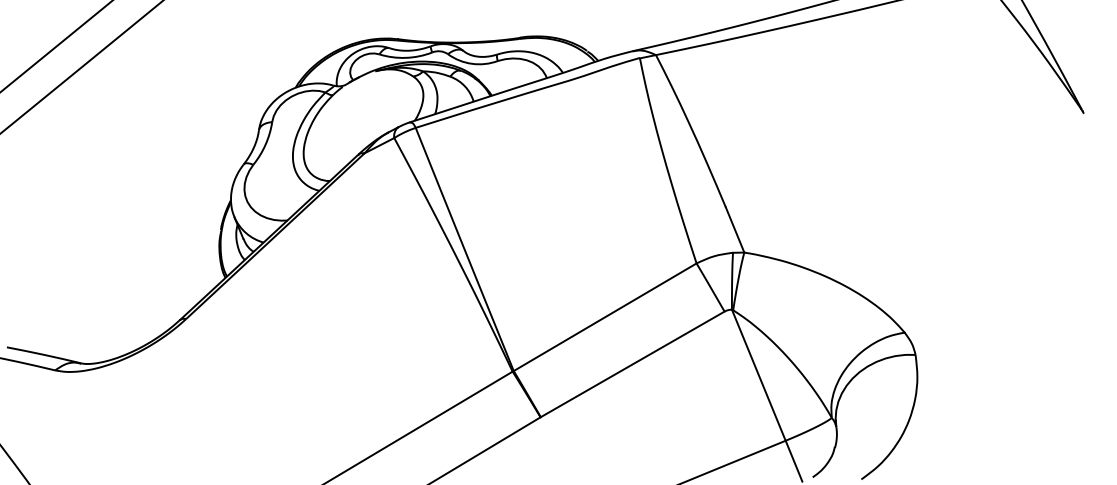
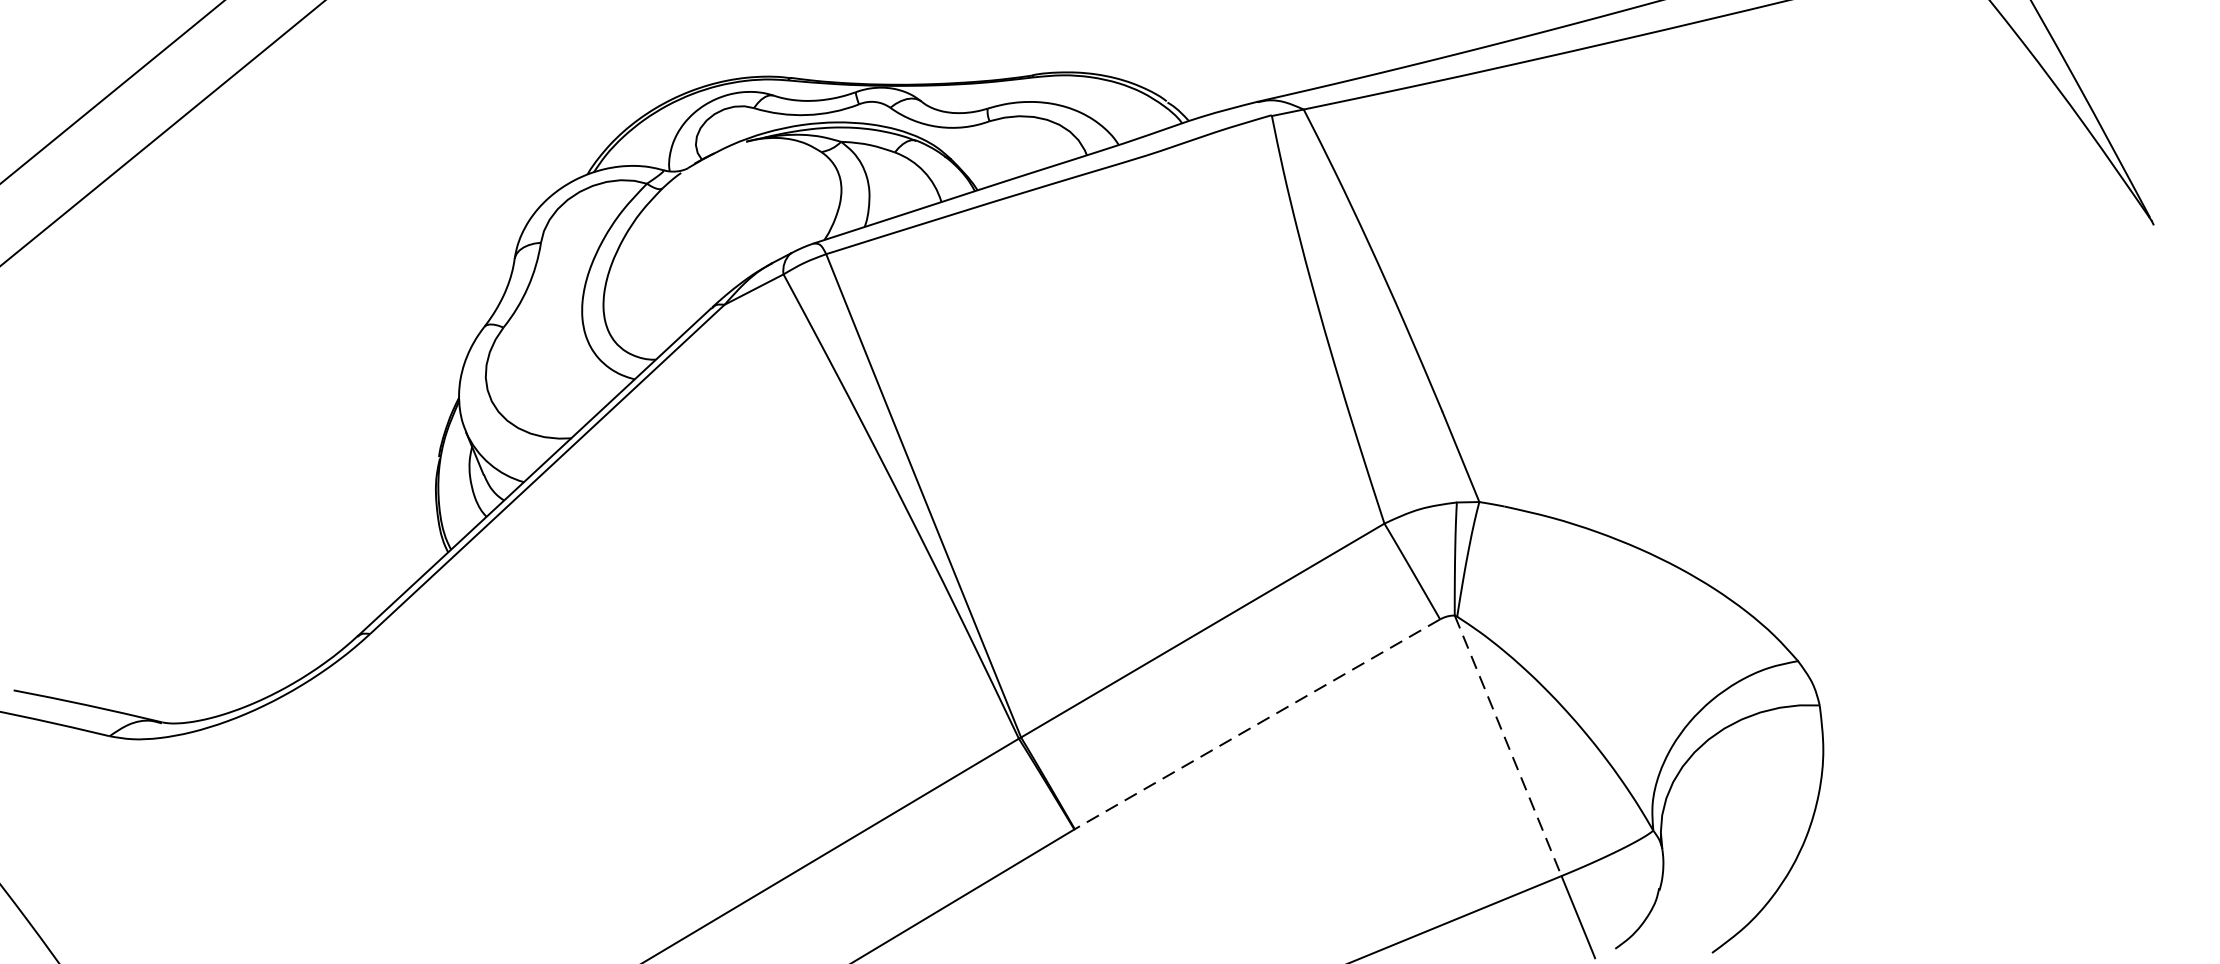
line: (632, 364) -> (1257, 724), solid -> dashed
line: (758, 375) -> (1507, 746), solid -> dashed

